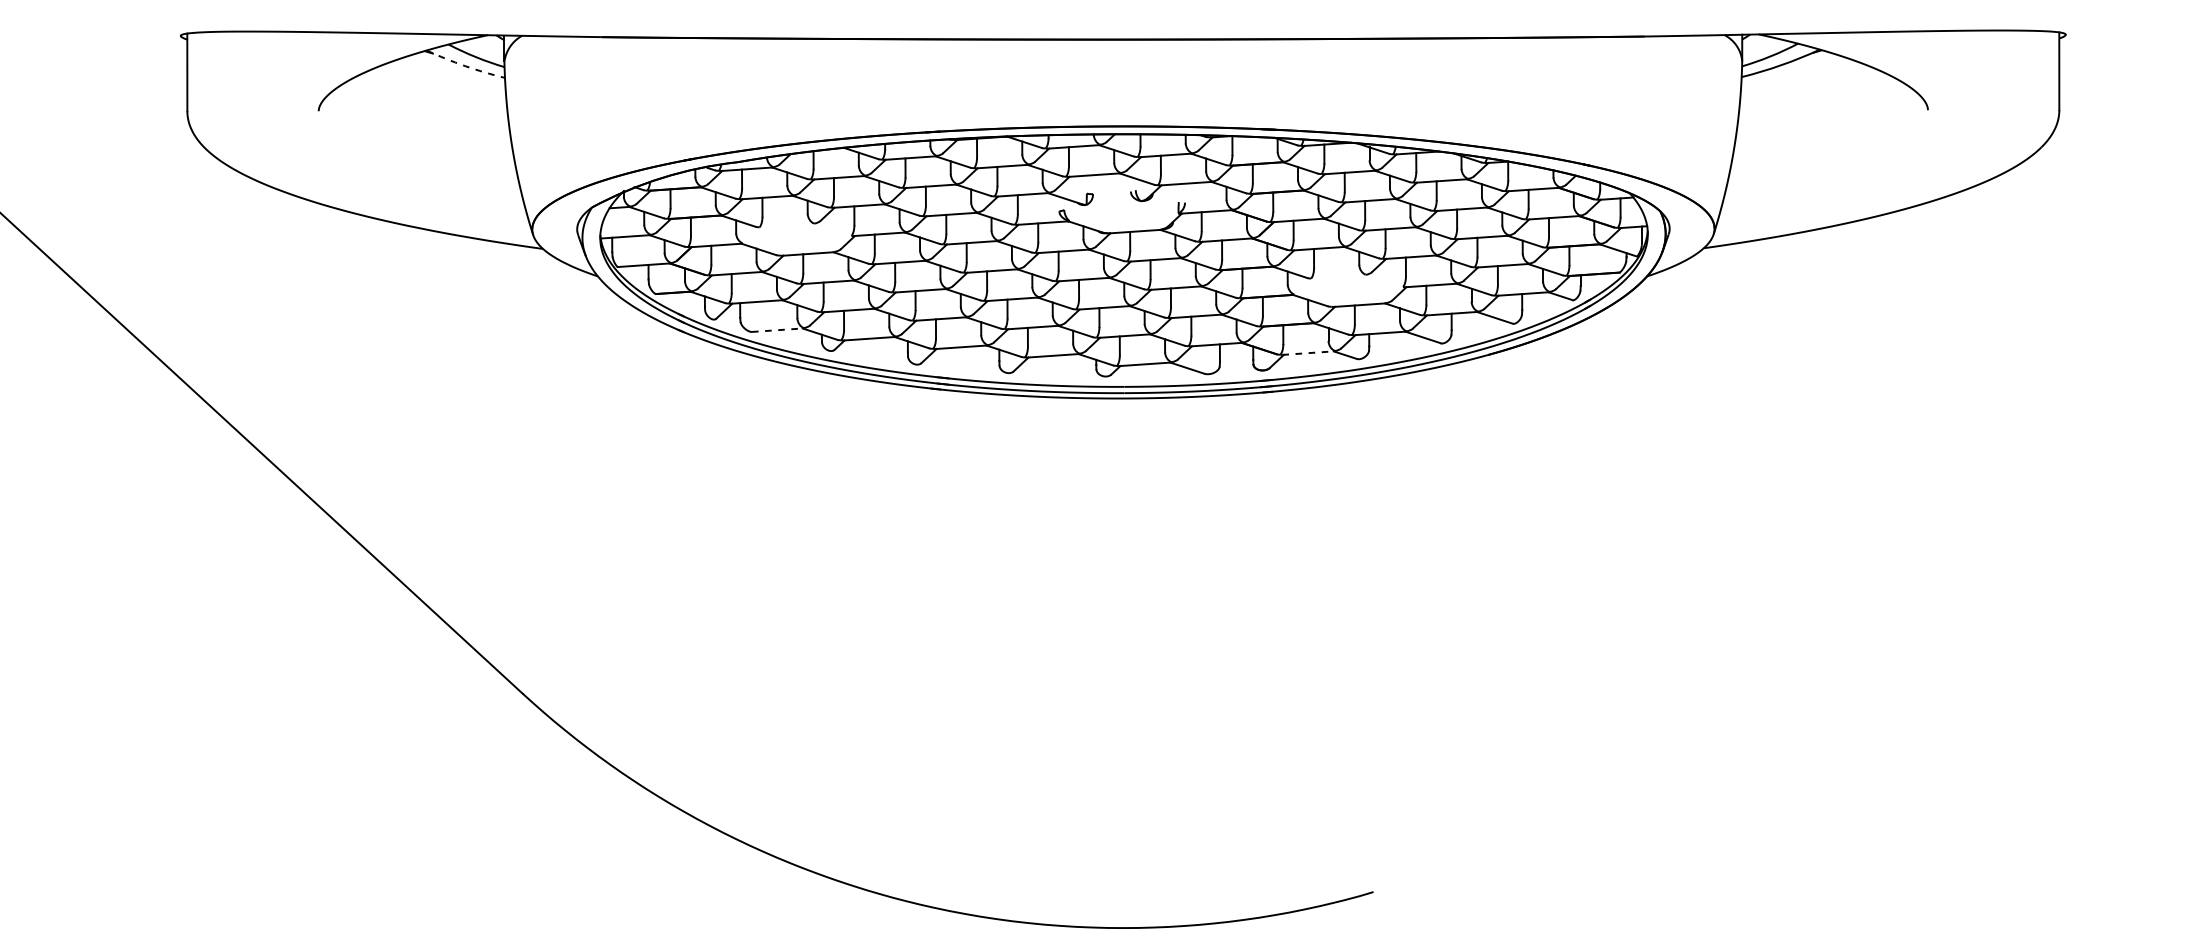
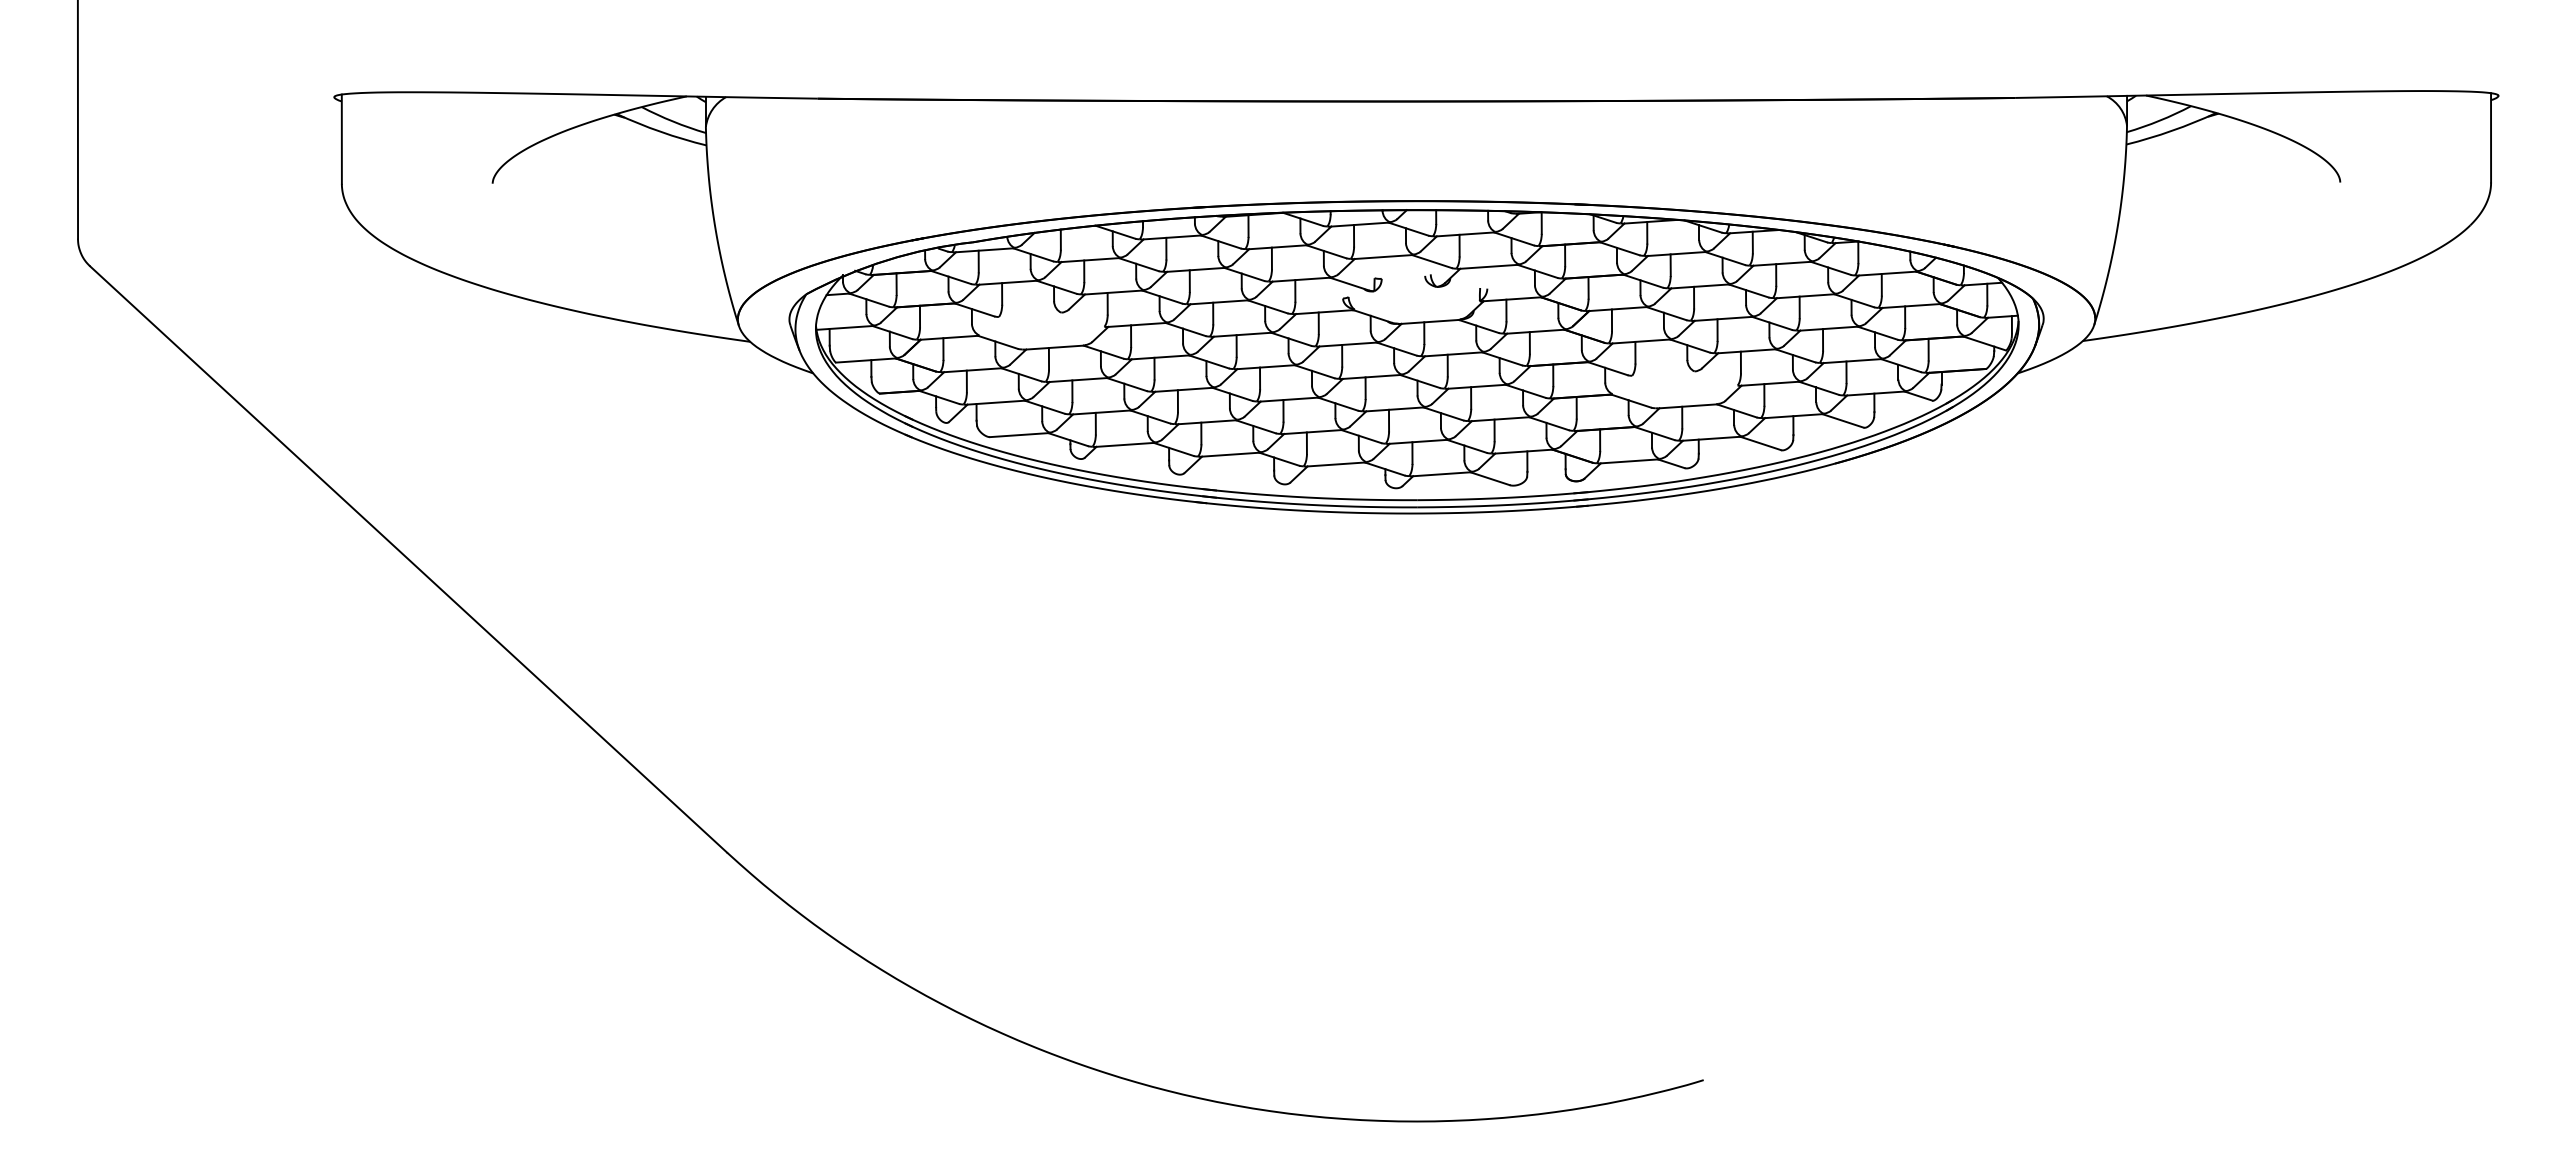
arc: (464, 65) -> (660, 131), dashed -> solid
line: (777, 330) -> (1019, 435), dashed -> solid
line: (1308, 353) -> (1628, 461), dashed -> solid

